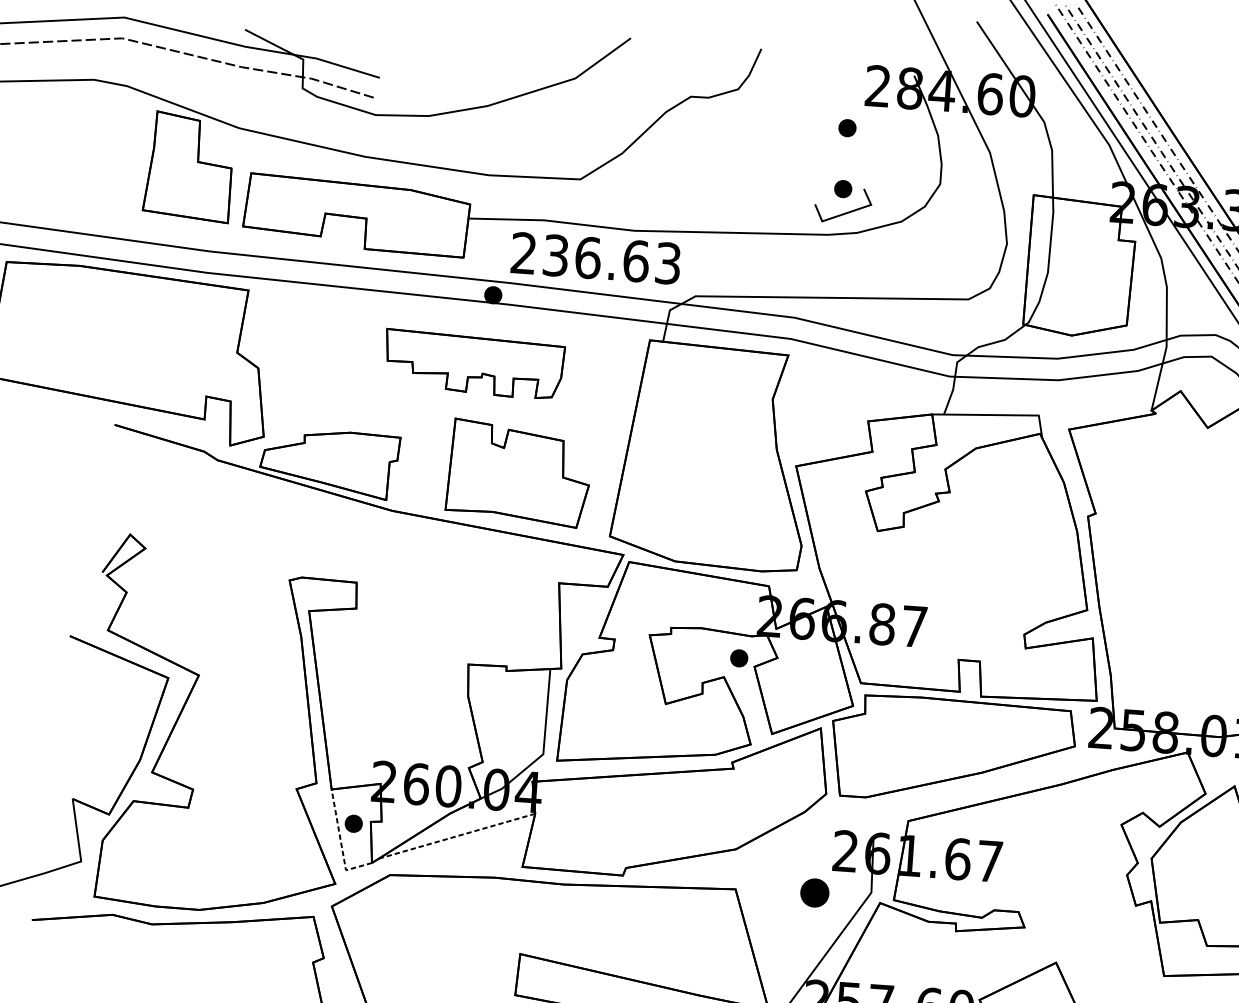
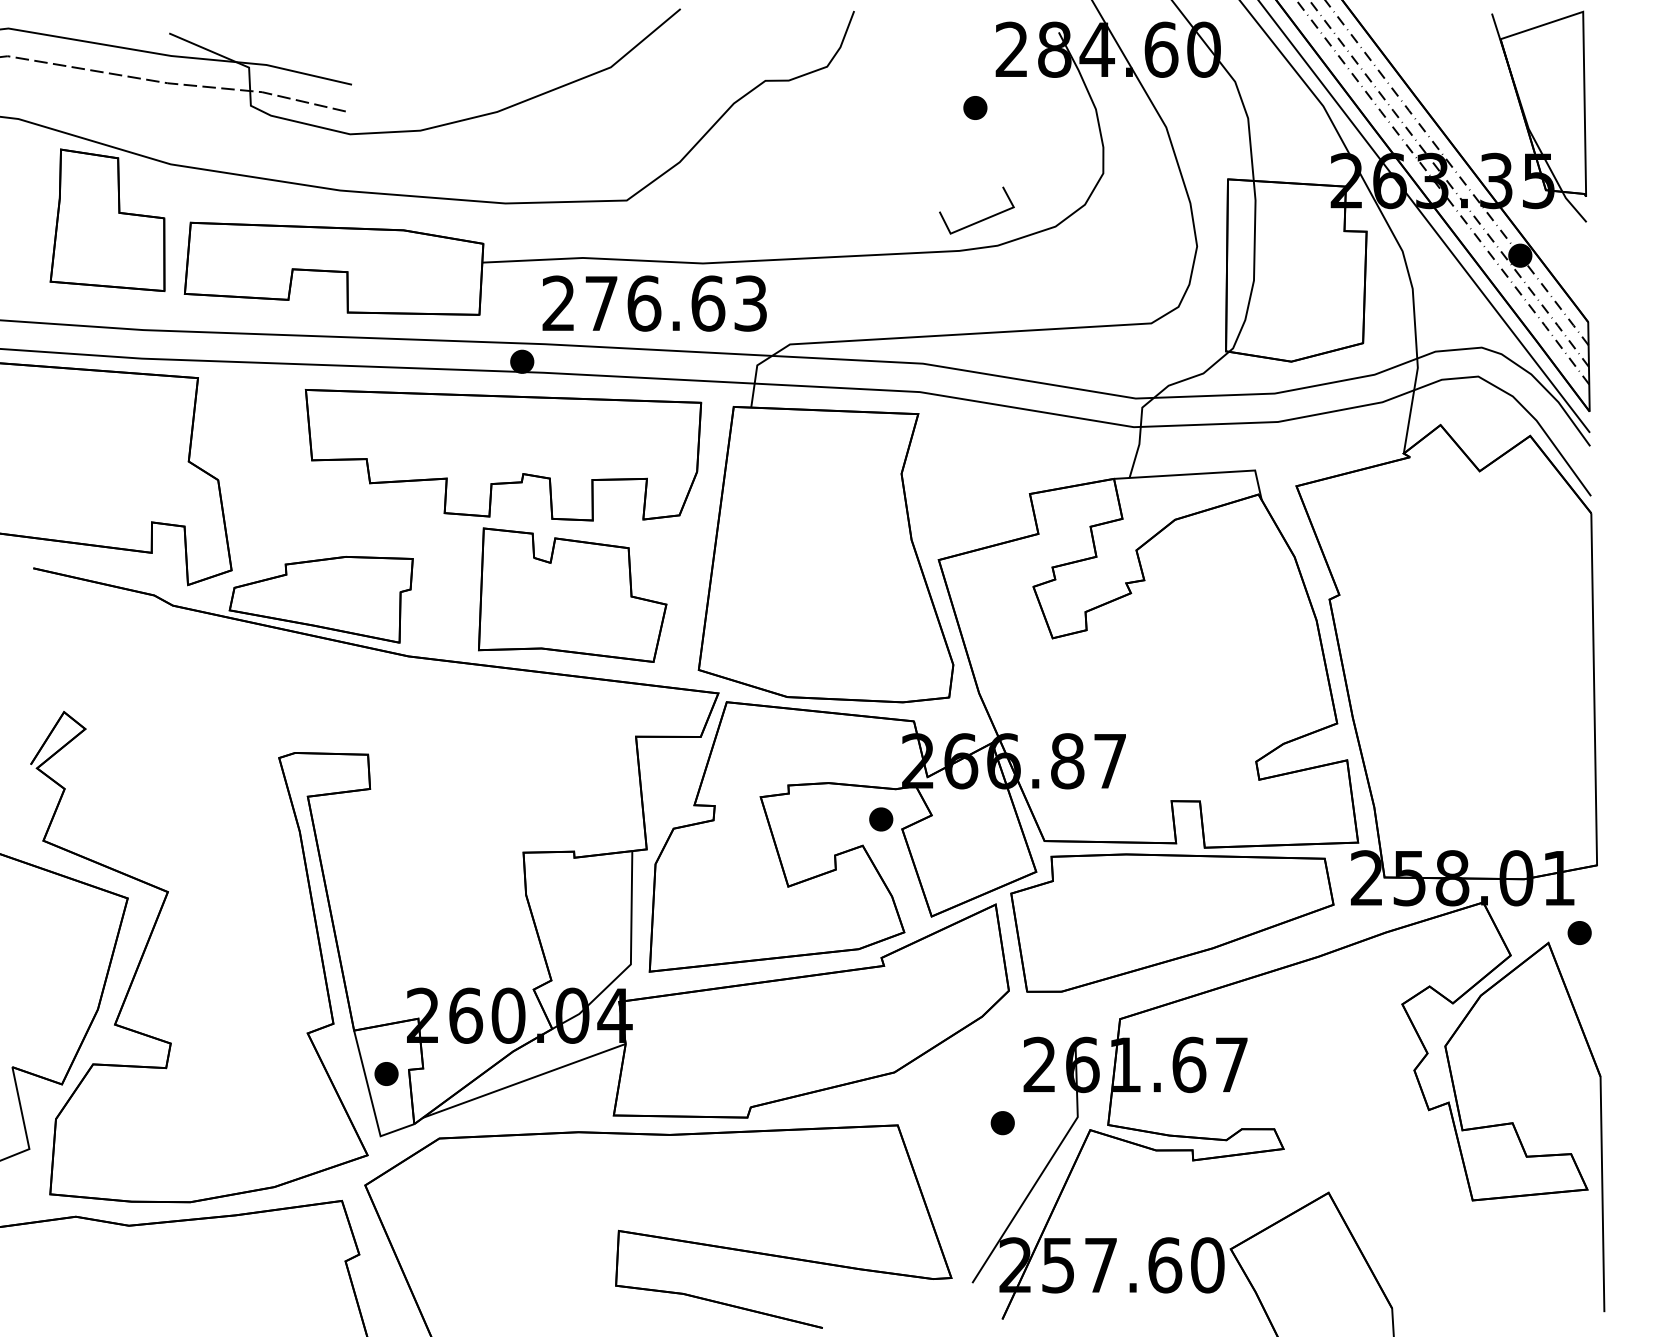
part: (843, 188) -> (975, 188), removed
text: (555, 255) -> (601, 303), 236.63 -> 276.63
part: (474, 364) -> (503, 455), size x1.67
line: (457, 835) -> (524, 1080), dashed -> solid
line: (341, 843) -> (371, 1101), dashed -> solid
part: (814, 893) -> (1002, 1123), size x0.62

